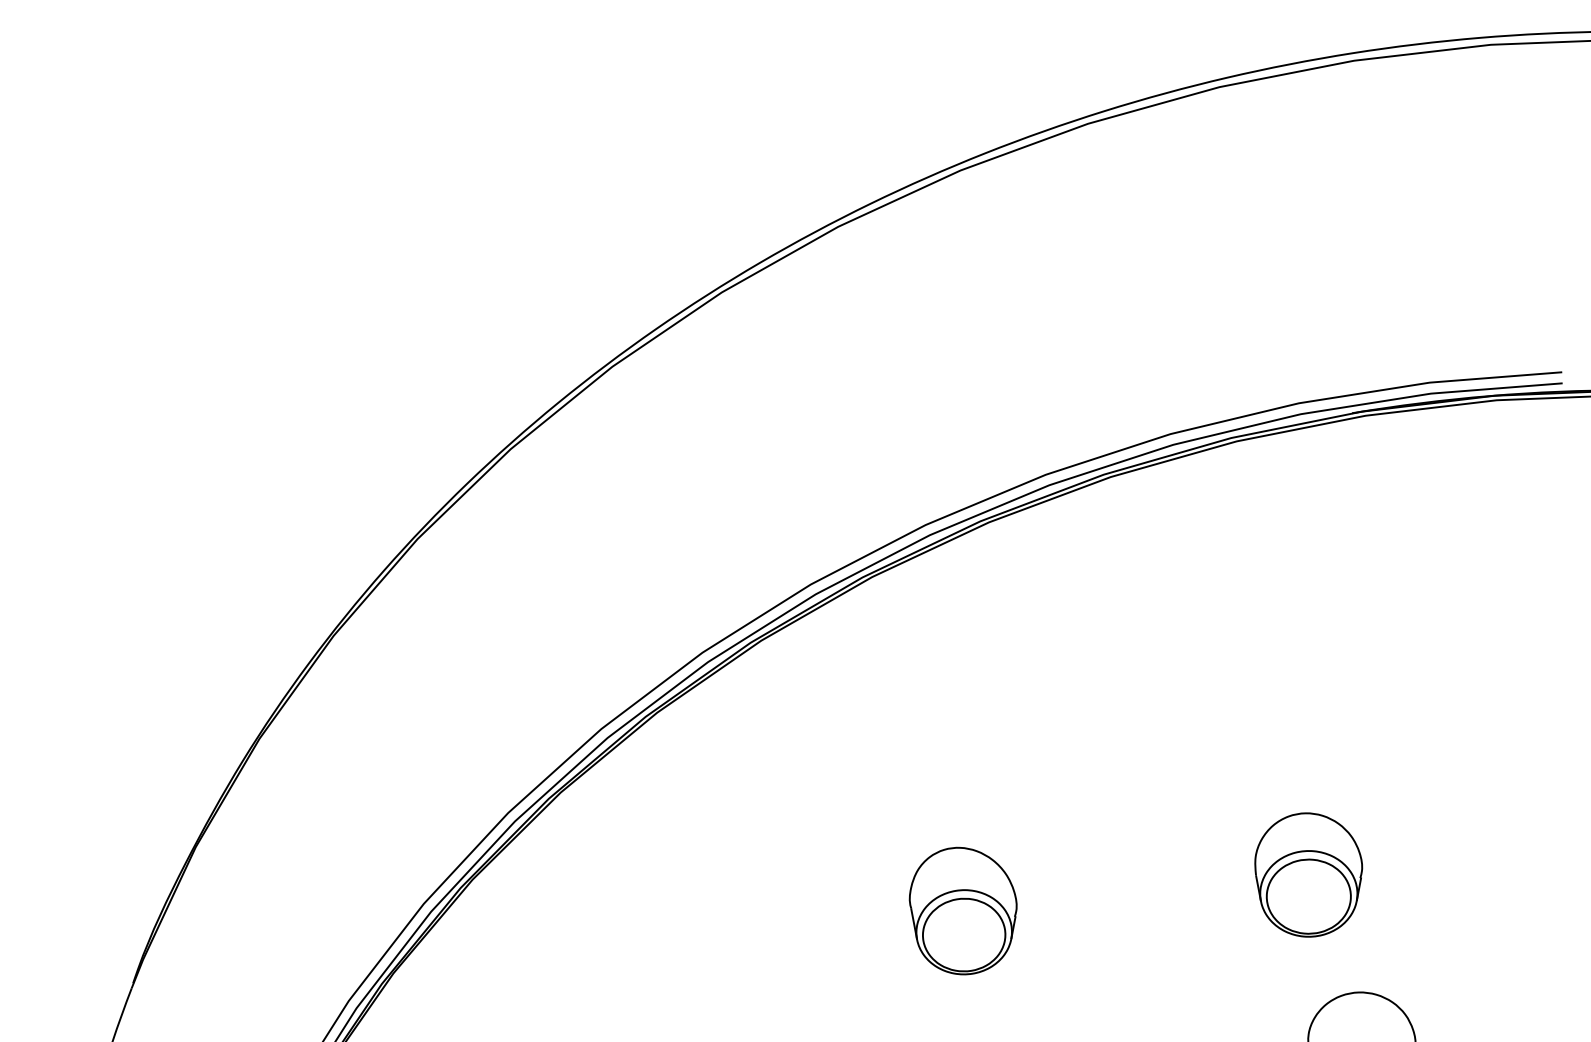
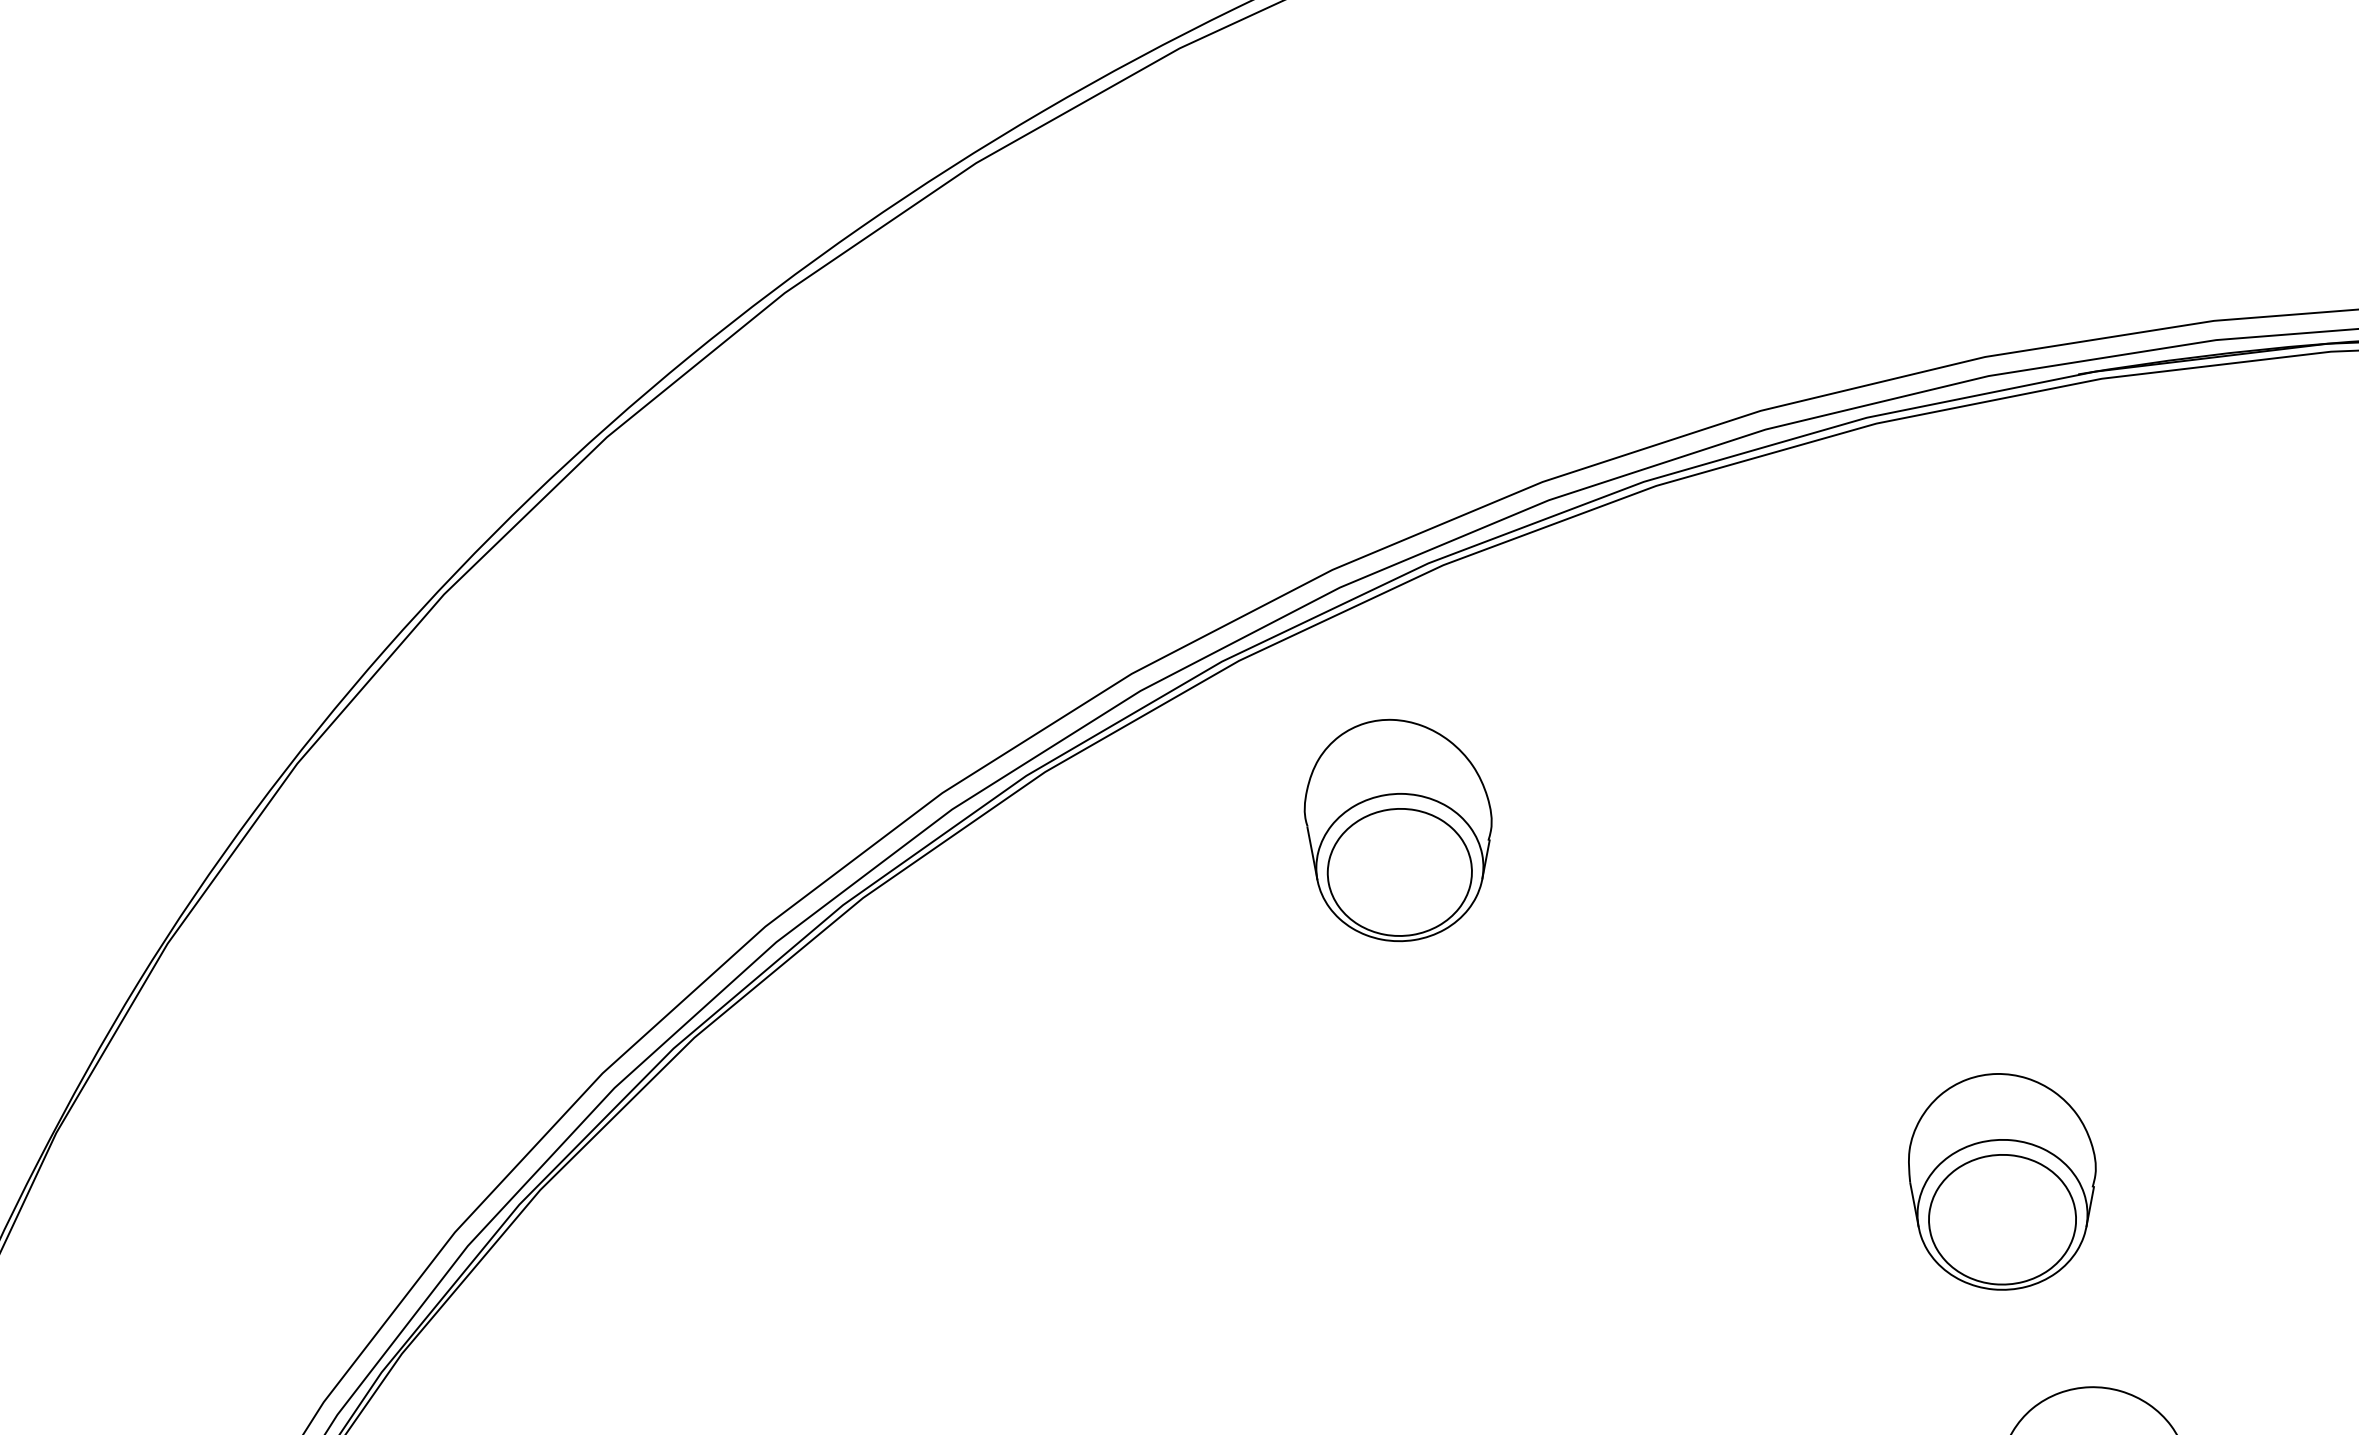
part: (962, 910) -> (1396, 829), moved

